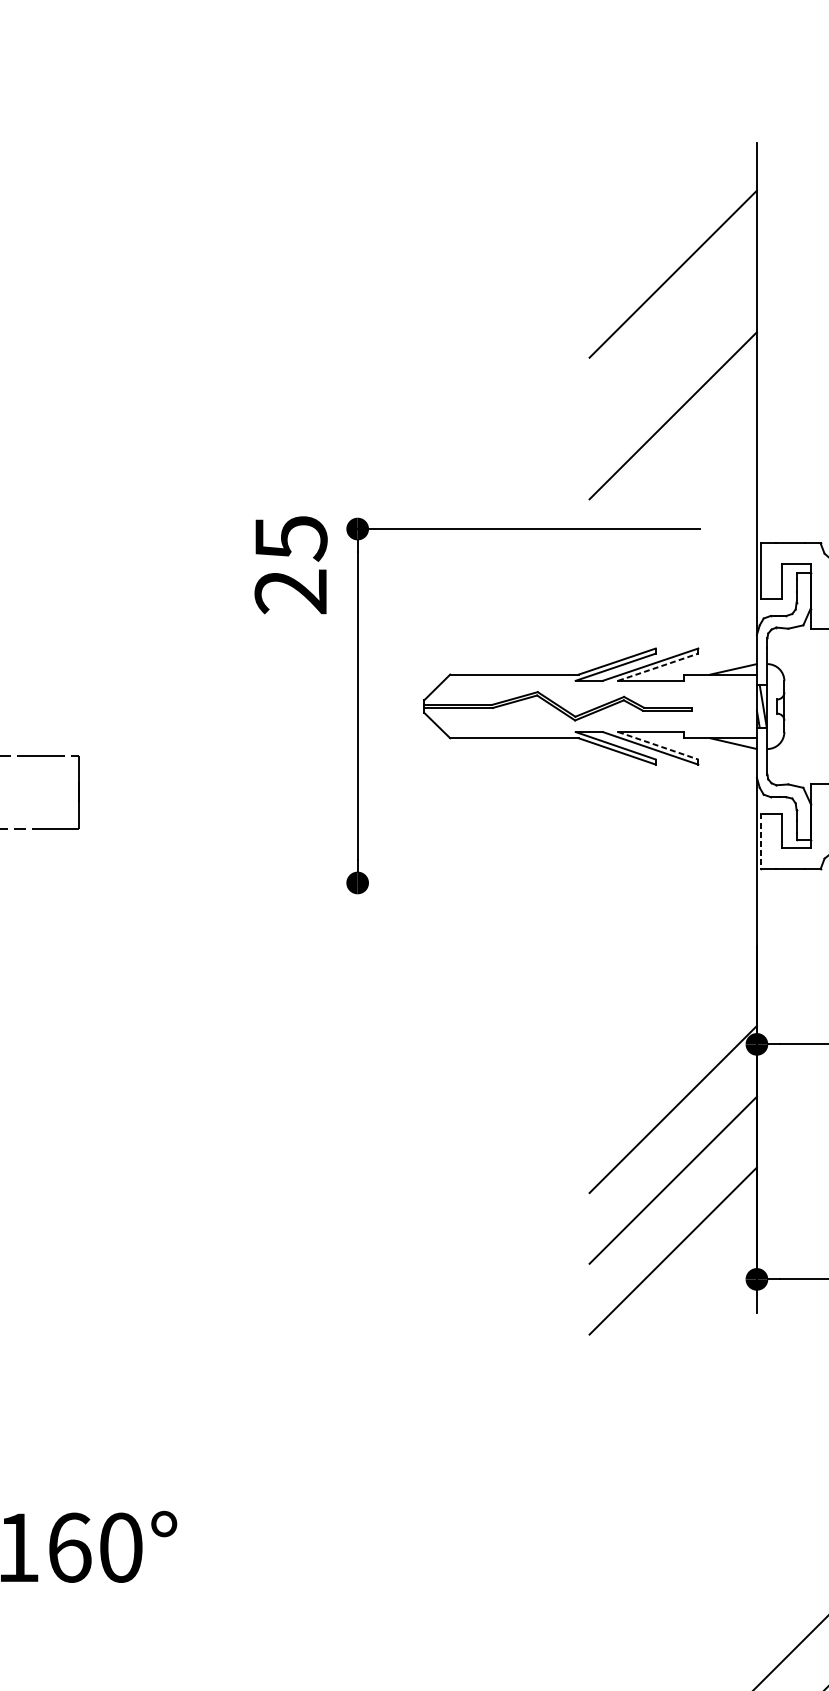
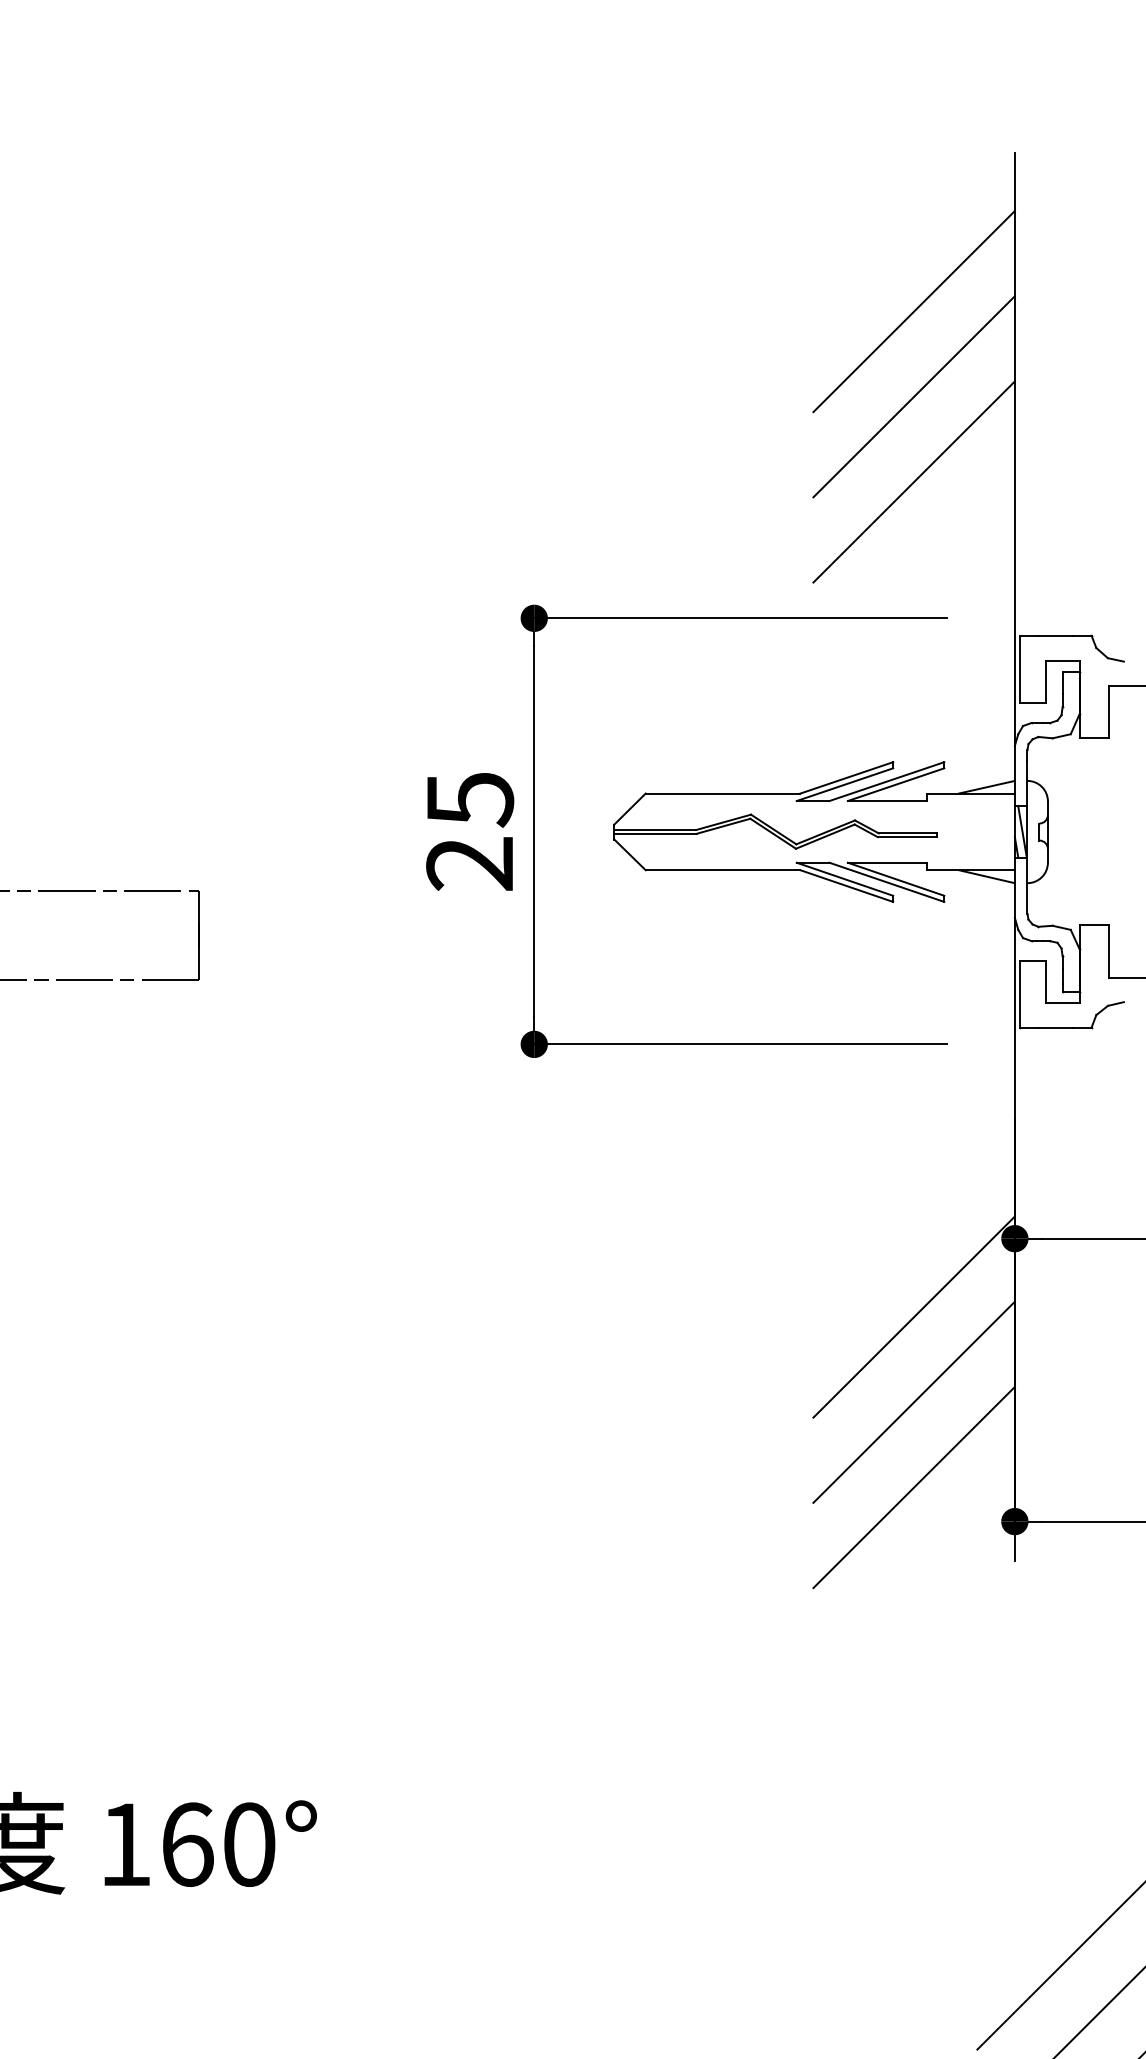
line: (672, 344) -> (913, 396), added
text: (291, 564) -> (470, 831), moved
line: (658, 667) -> (896, 784), dashed -> solid
line: (658, 745) -> (896, 879), dashed -> solid
line: (761, 841) -> (1020, 994), dashed -> solid
line: (529, 883) -> (740, 1044), added

